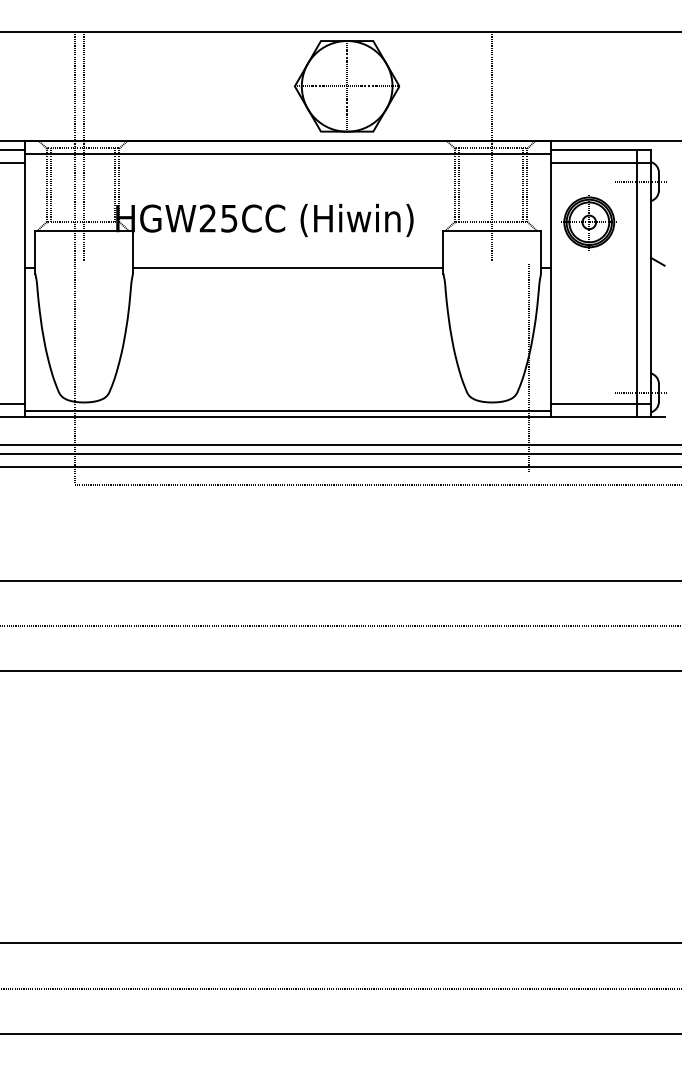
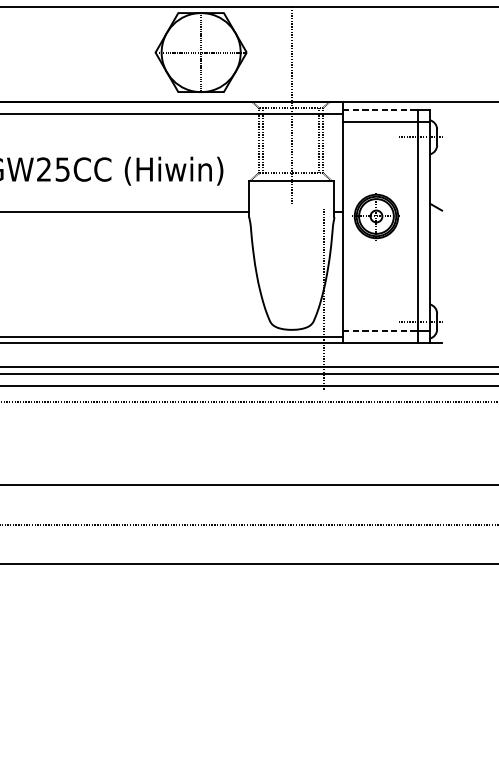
part: (347, 86) -> (201, 52), moved
line: (594, 149) -> (381, 109), solid -> dashed
part: (588, 222) -> (375, 216), moved
line: (594, 403) -> (381, 330), solid -> dashed

